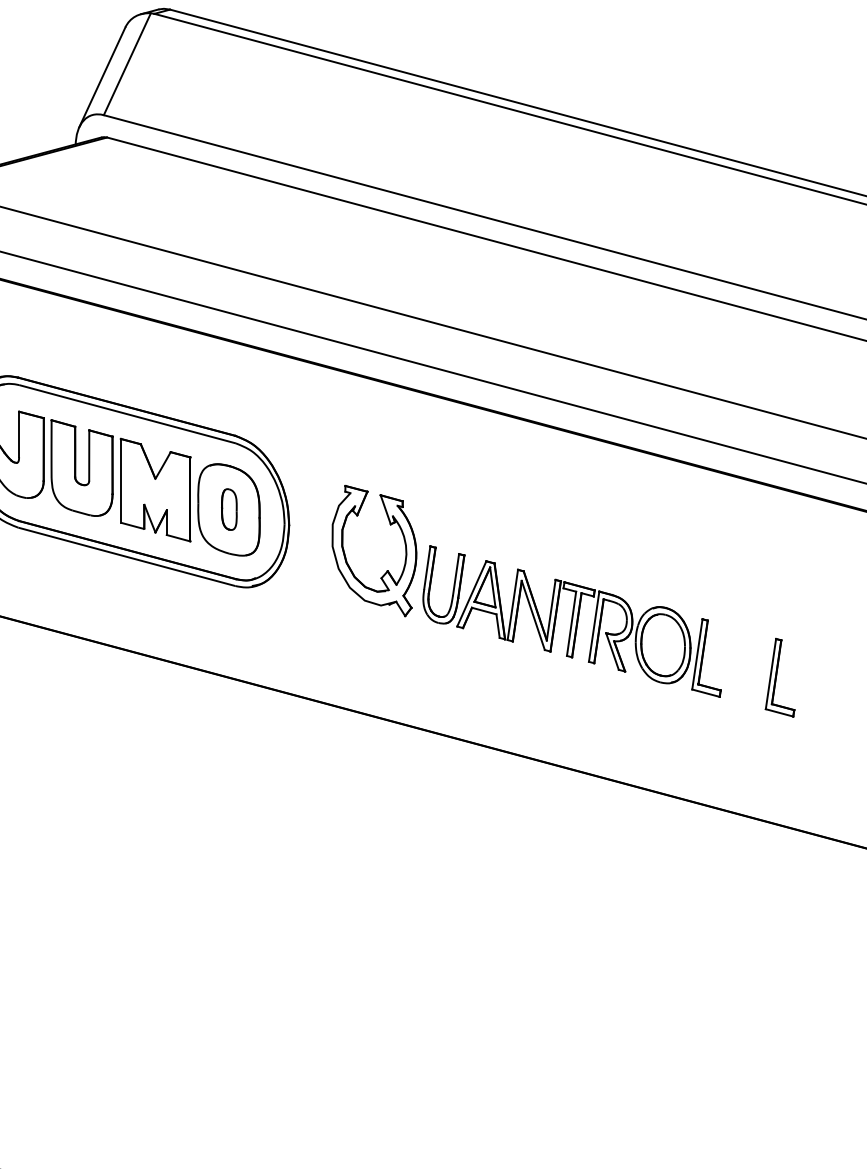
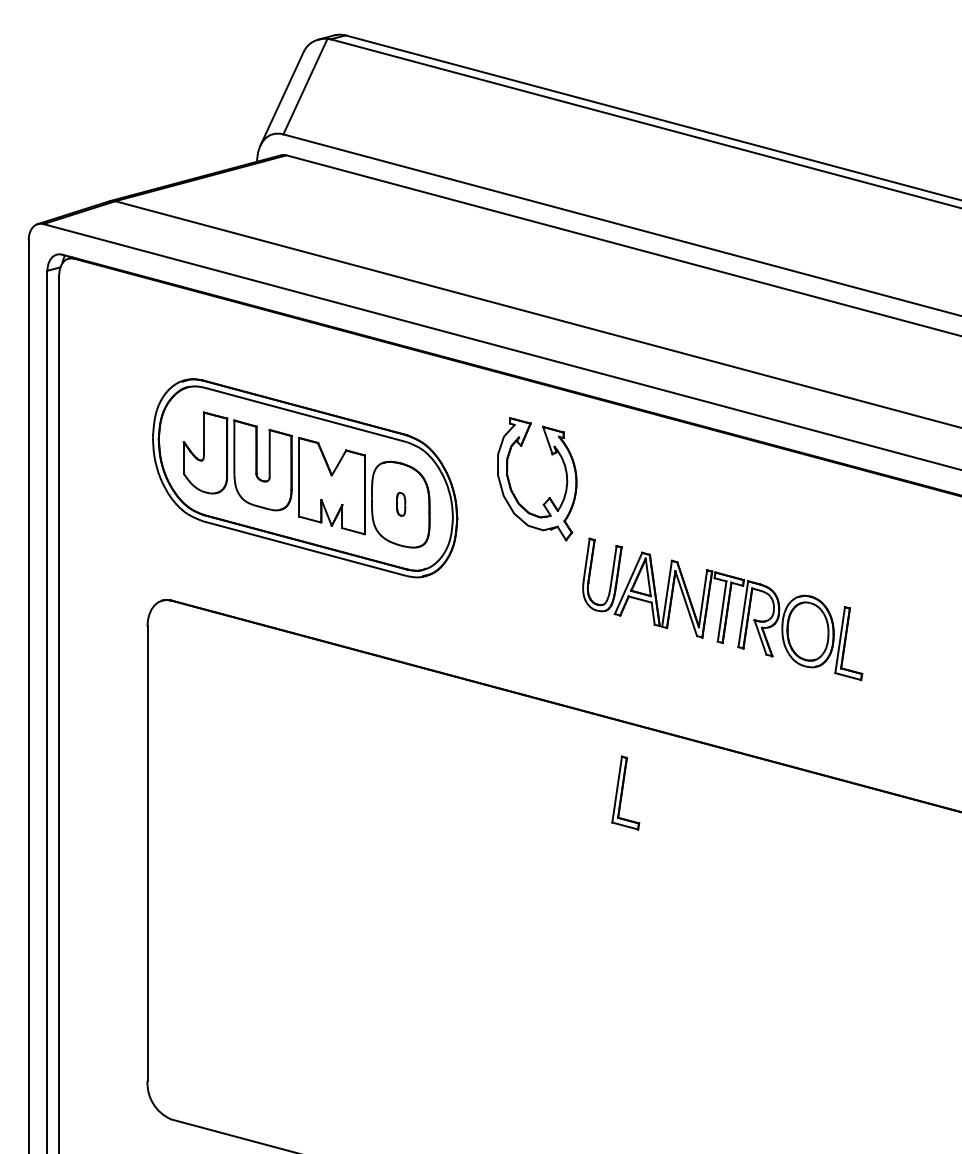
part: (228, 509) -> (400, 504), size x0.6
part: (386, 570) -> (548, 497), moved
part: (779, 677) -> (625, 792), moved

